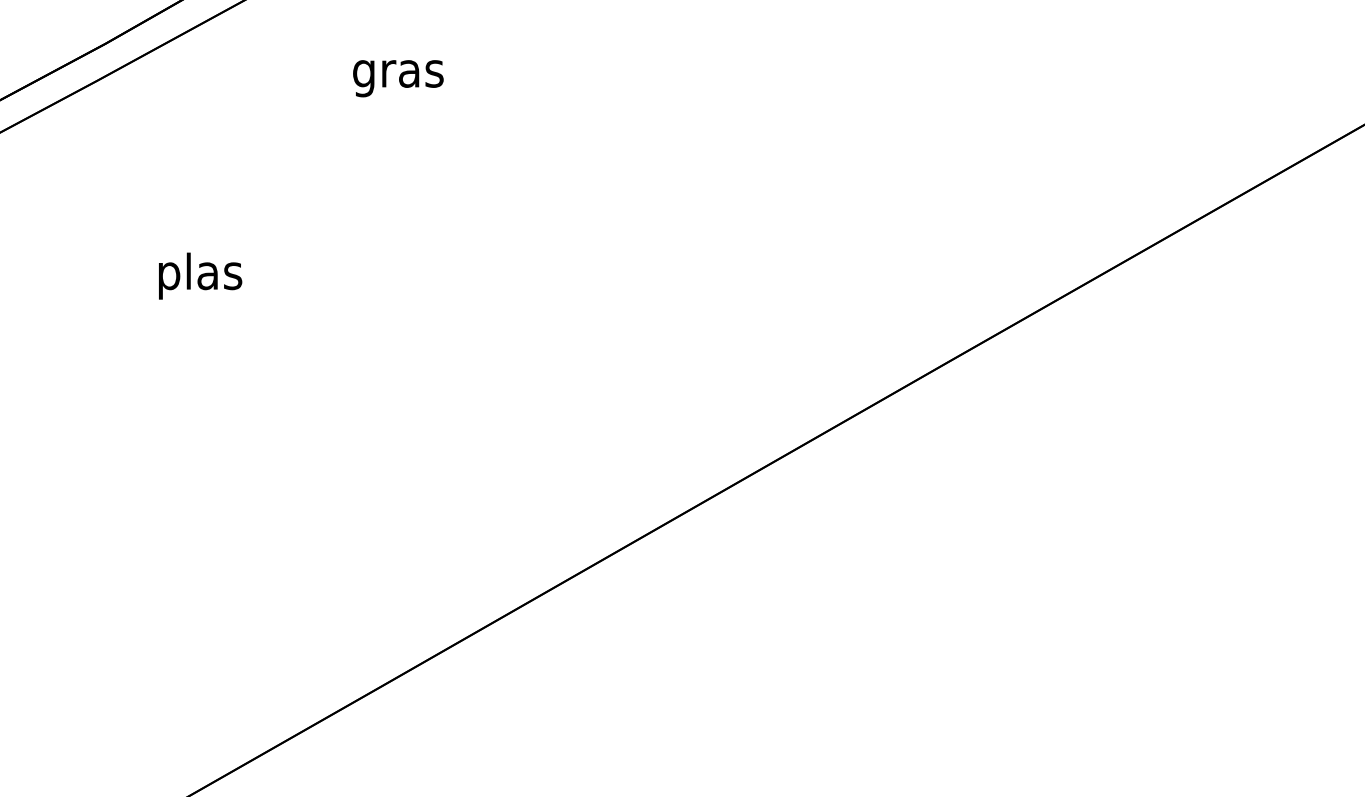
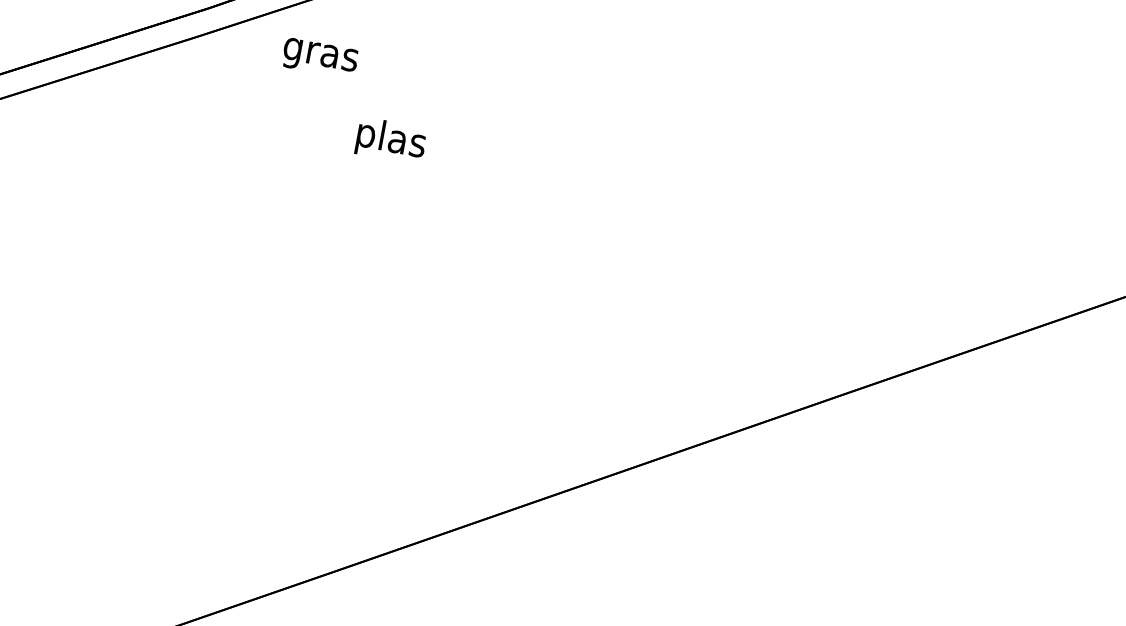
text: (398, 78) -> (320, 58), moved
text: (200, 275) -> (391, 140), moved

